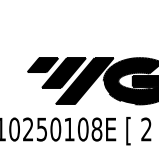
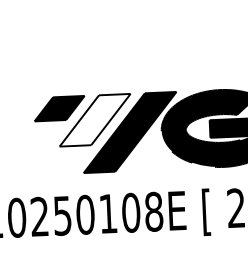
fill: (64, 72) -> (95, 119), removed

